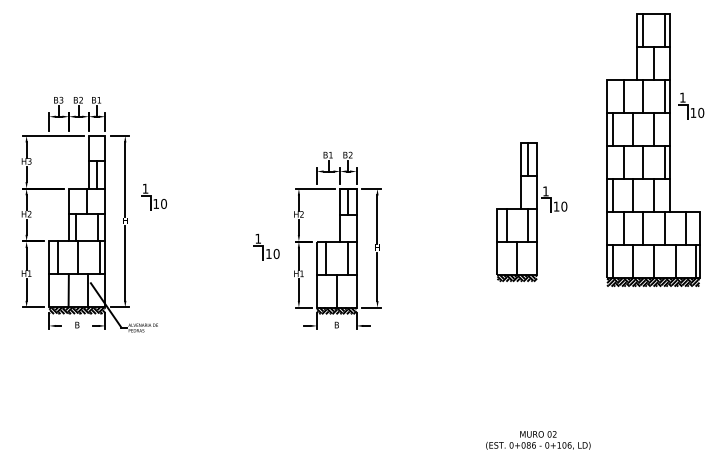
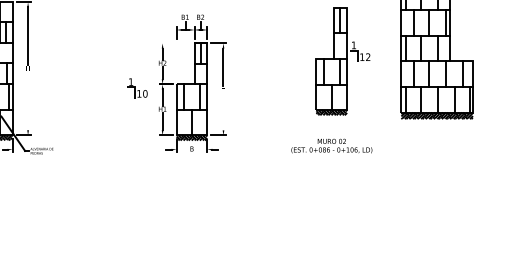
line: (314, 188) -> (174, 43), removed
part: (153, 196) -> (49, 49), removed
text: (564, 206) -> (368, 57), 10 -> 12
line: (125, 263) -> (28, 101), removed
line: (377, 276) -> (223, 111), removed
text: (538, 440) -> (331, 146), moved

